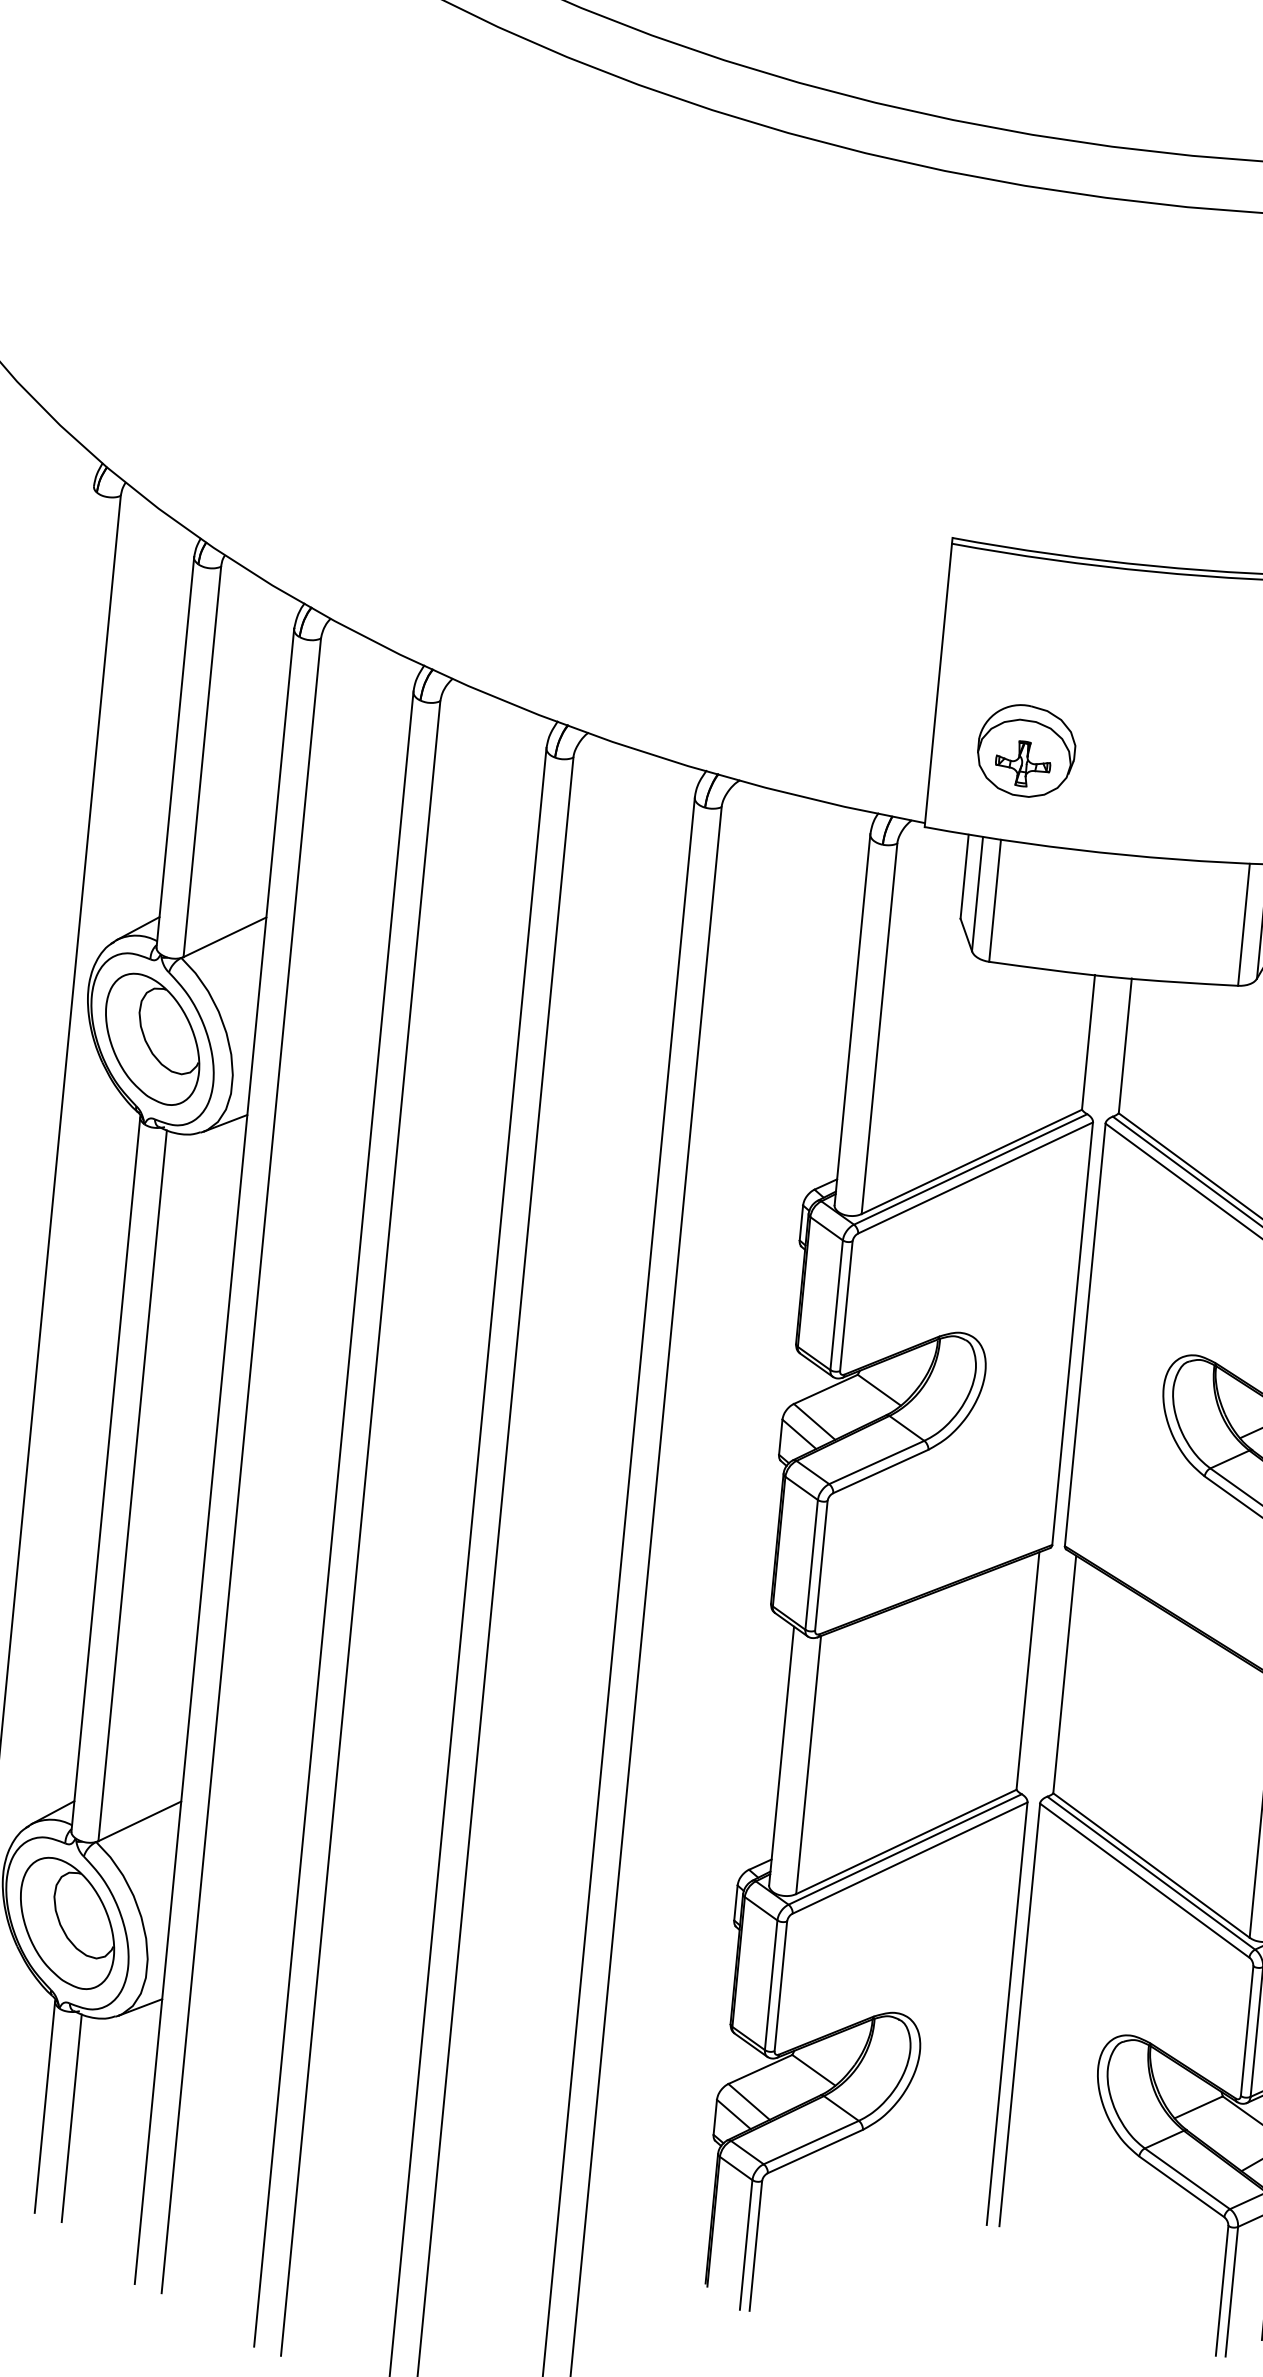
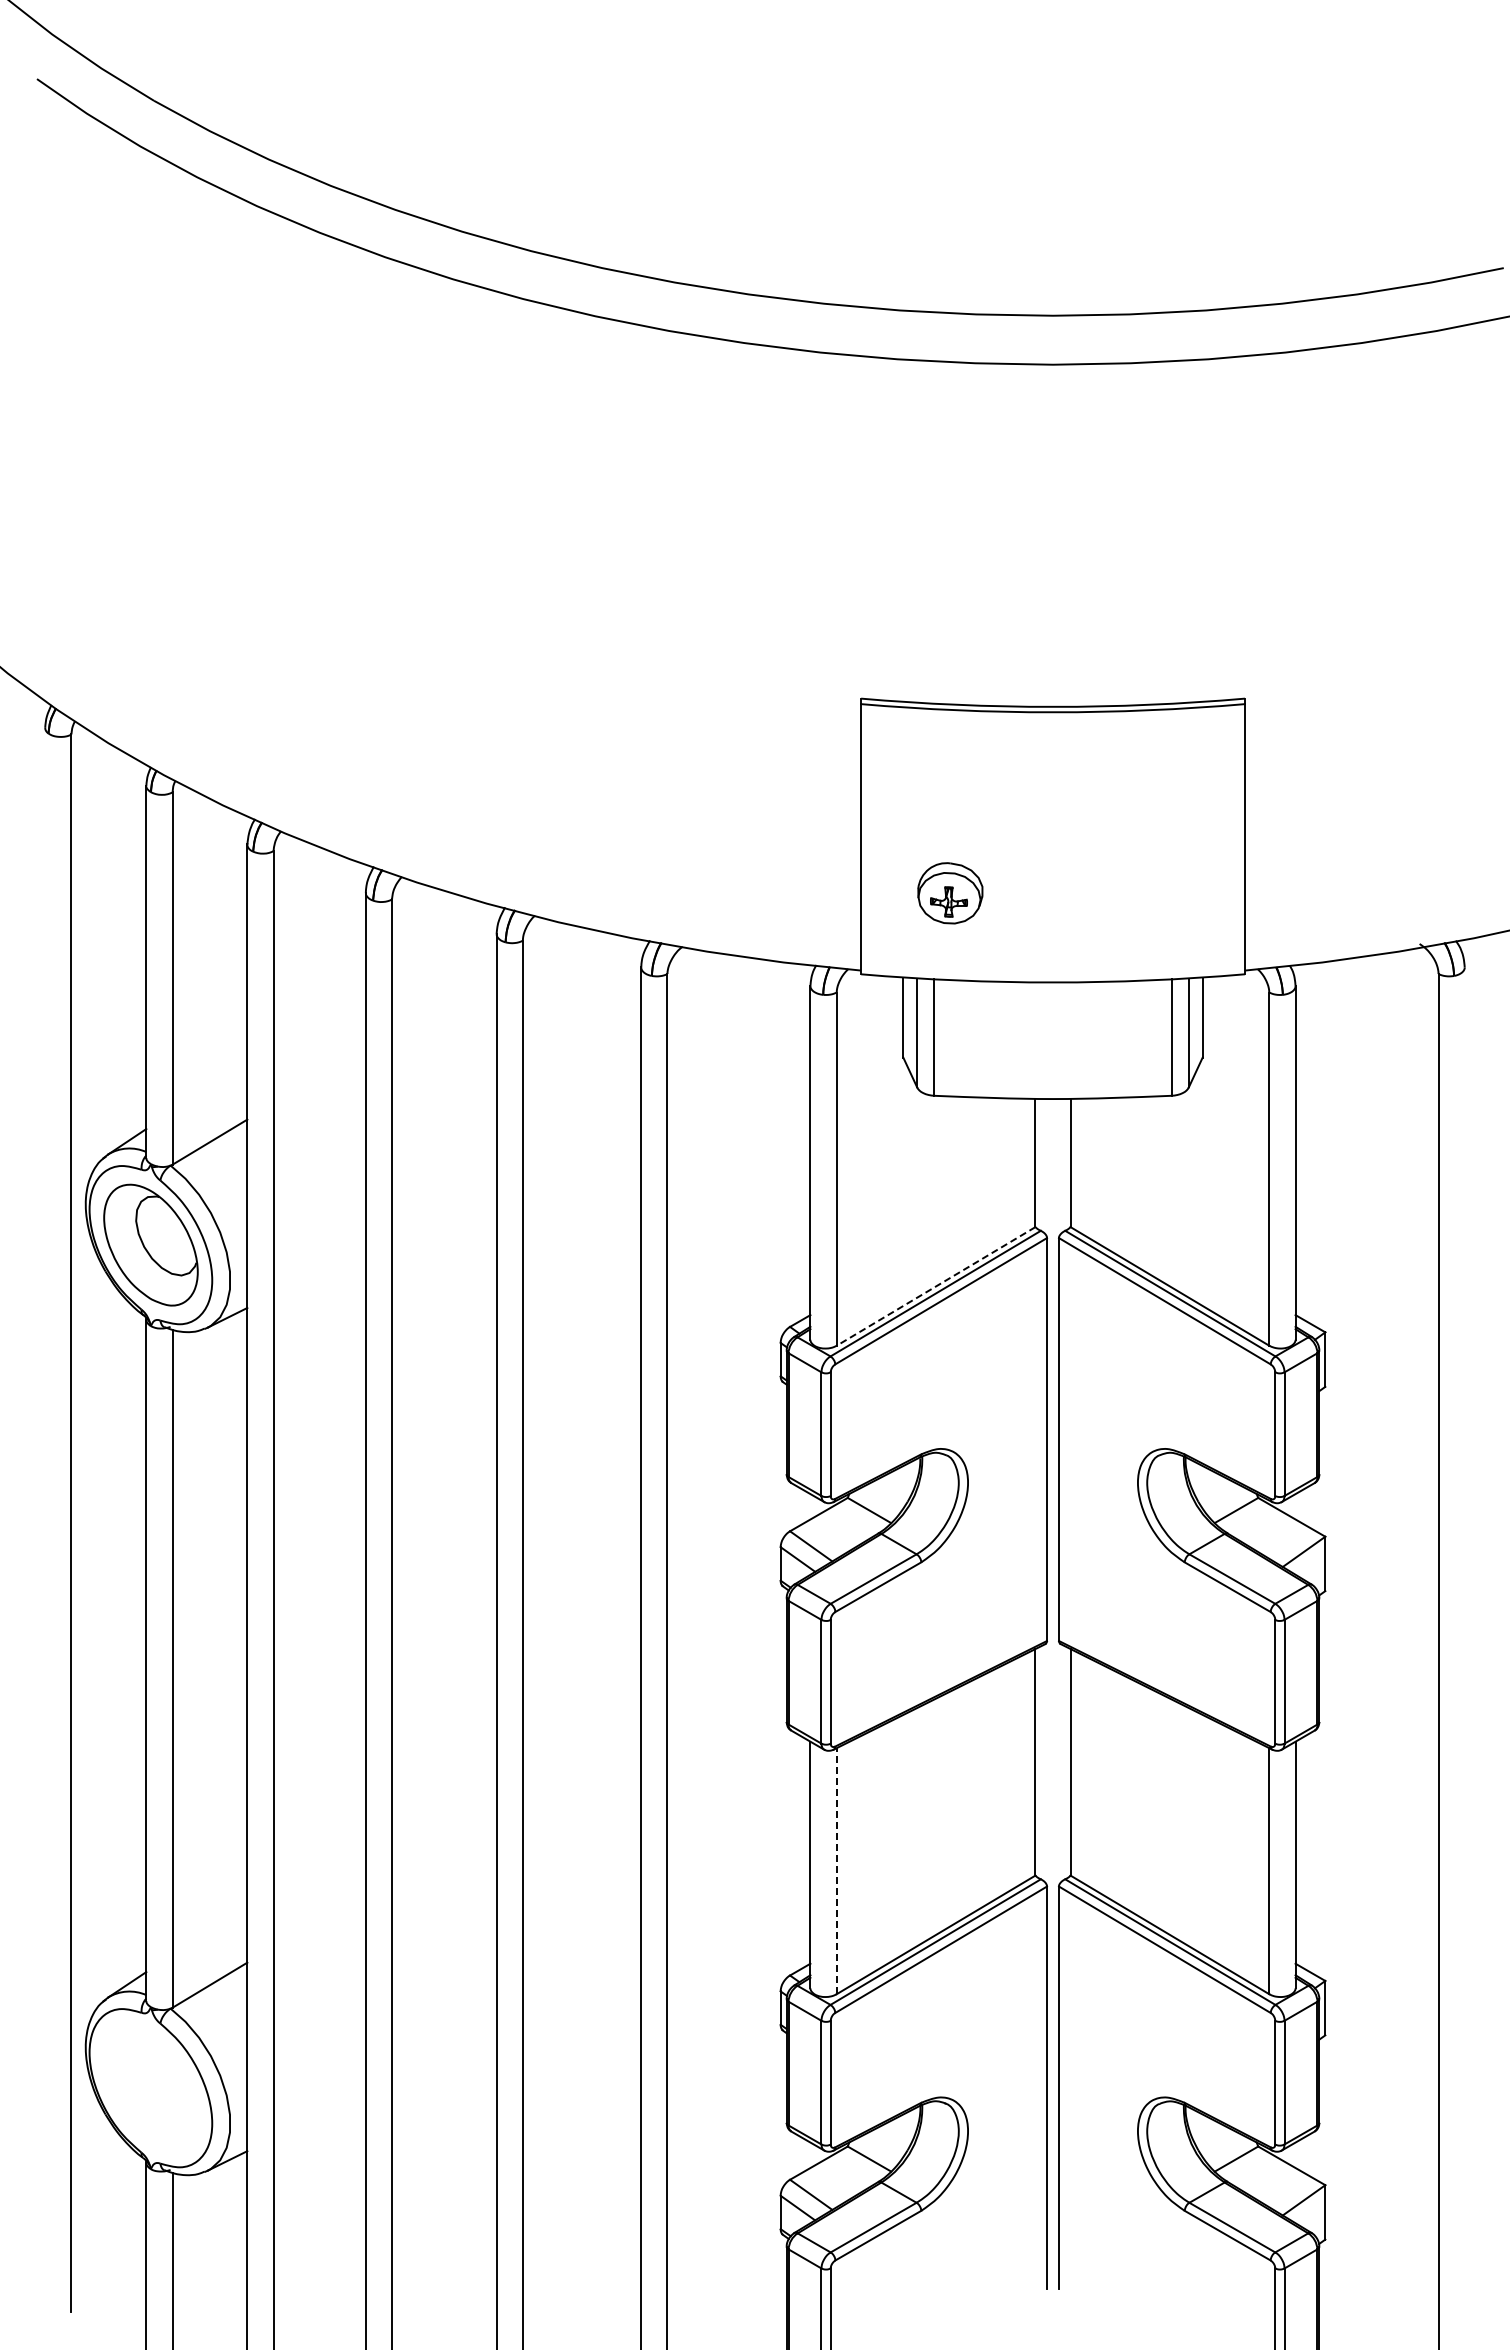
part: (1026, 751) -> (950, 893), size x0.7
line: (972, 1162) -> (936, 1286), solid -> dashed
line: (808, 1765) -> (836, 1871), solid -> dashed
part: (67, 1922) -> (150, 2087), removed

